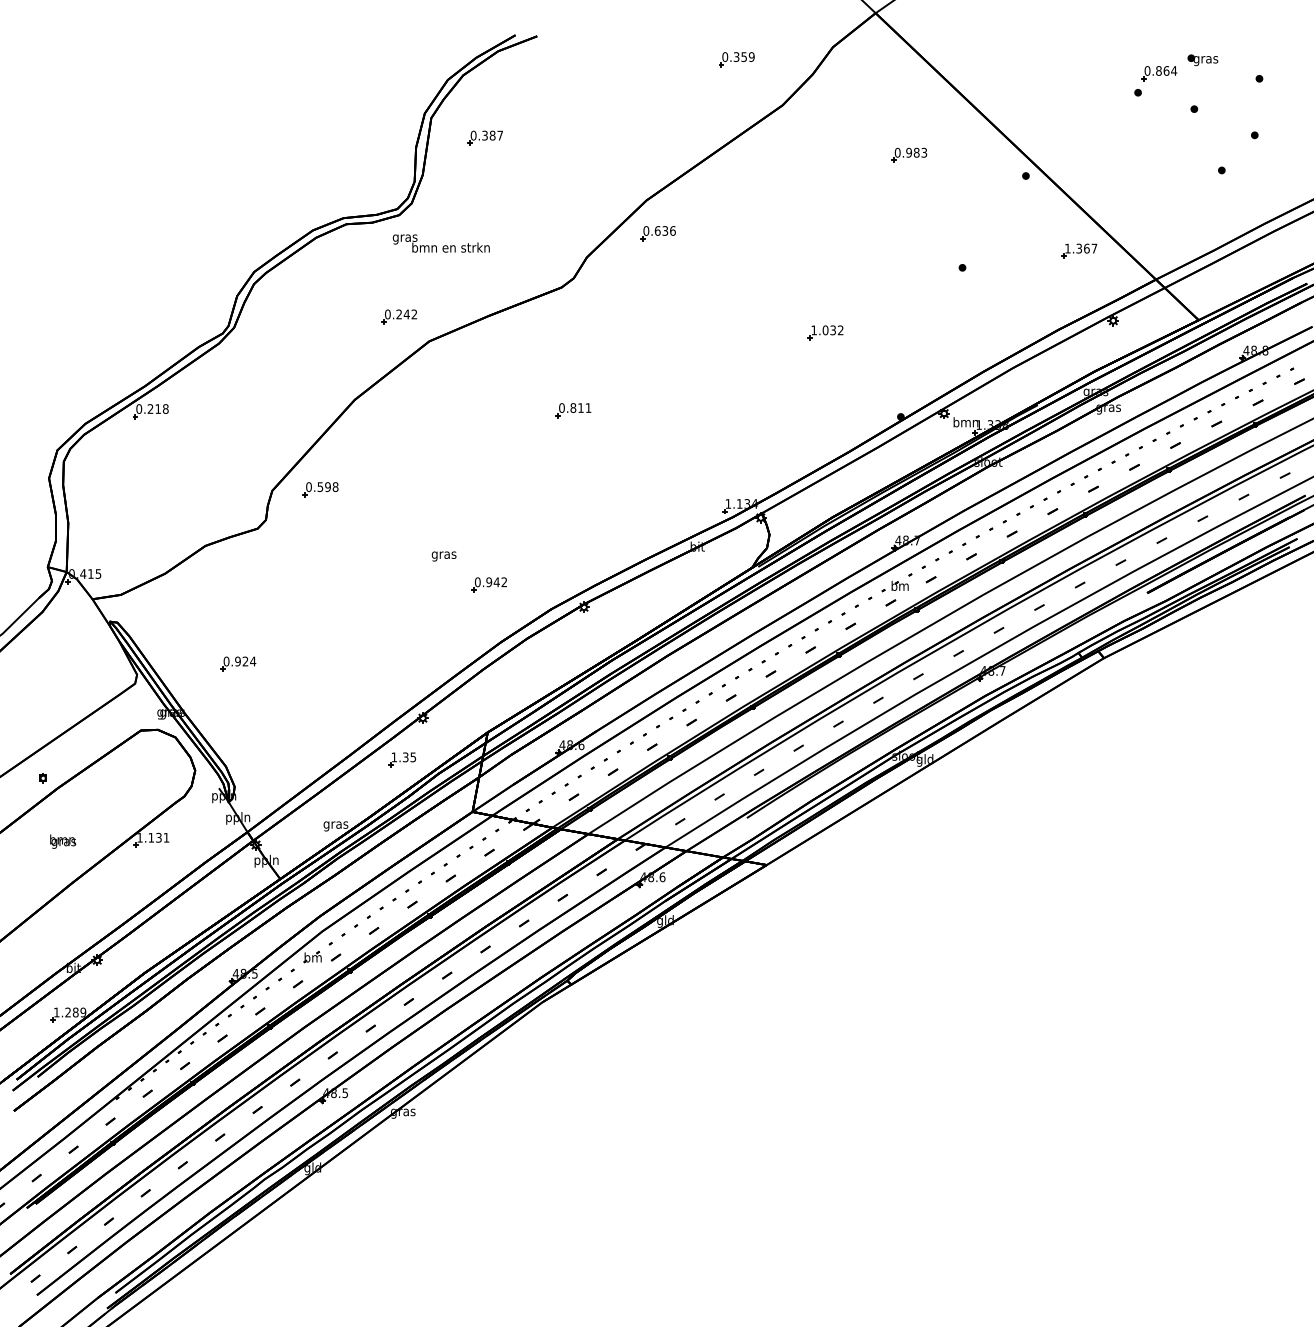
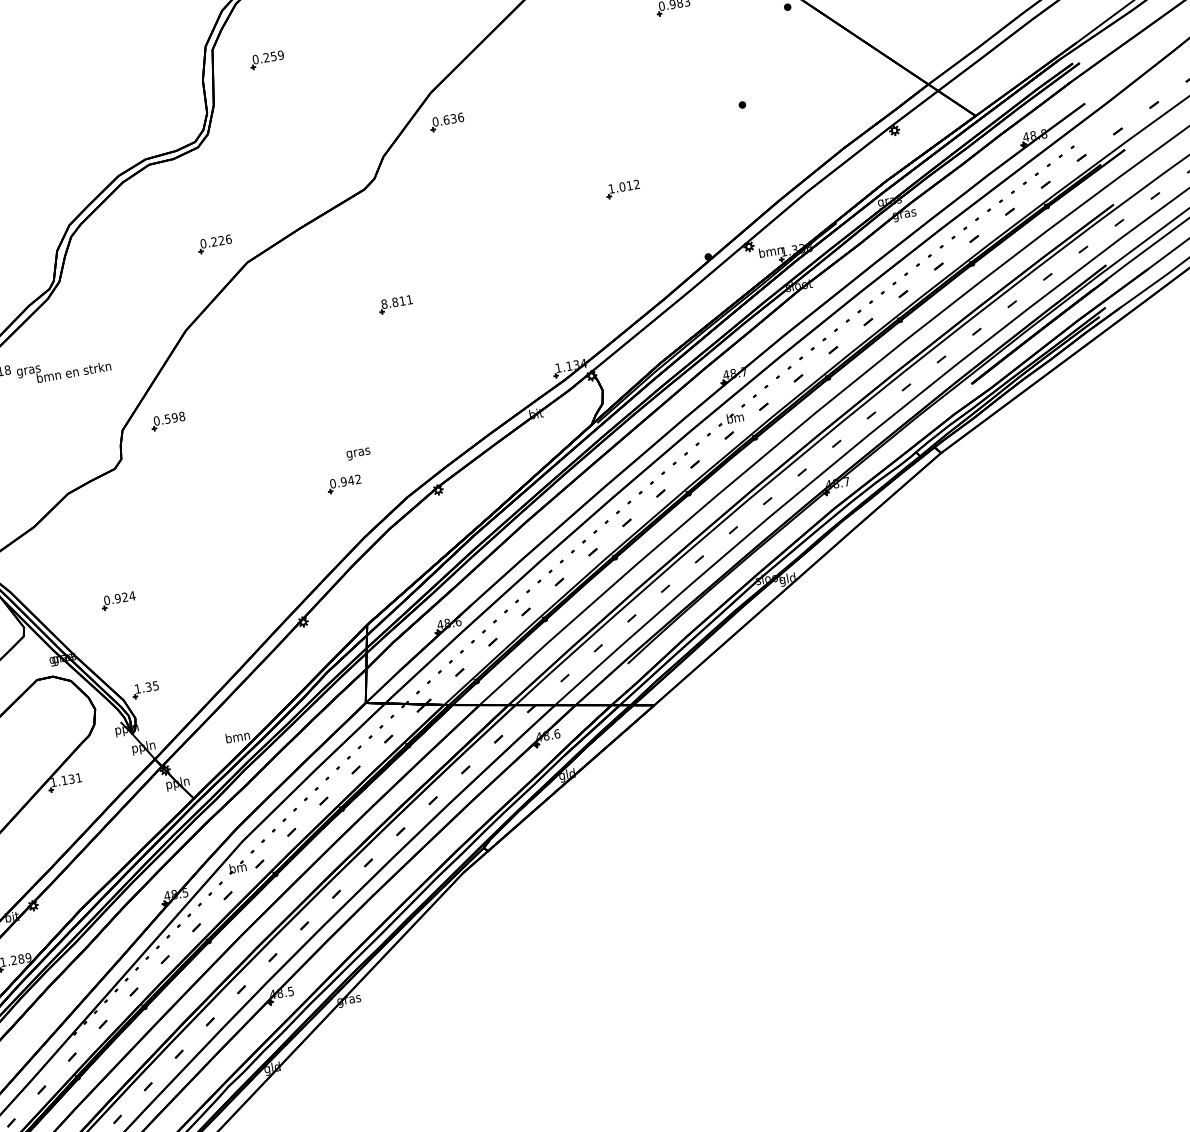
text: (492, 135) -> (273, 56), 0.387 -> 0.259
text: (440, 243) -> (63, 369), moved
part: (1079, 250) -> (850, 69), removed
text: (410, 314) -> (225, 240), 0.242 -> 0.226
text: (832, 330) -> (629, 185), 1.032 -> 1.012
text: (561, 407) -> (383, 303), 0.811 -> 8.811
text: (443, 556) -> (357, 454), moved
part: (402, 759) -> (145, 689), moved
text: (335, 824) -> (237, 737), gras -> bmn

